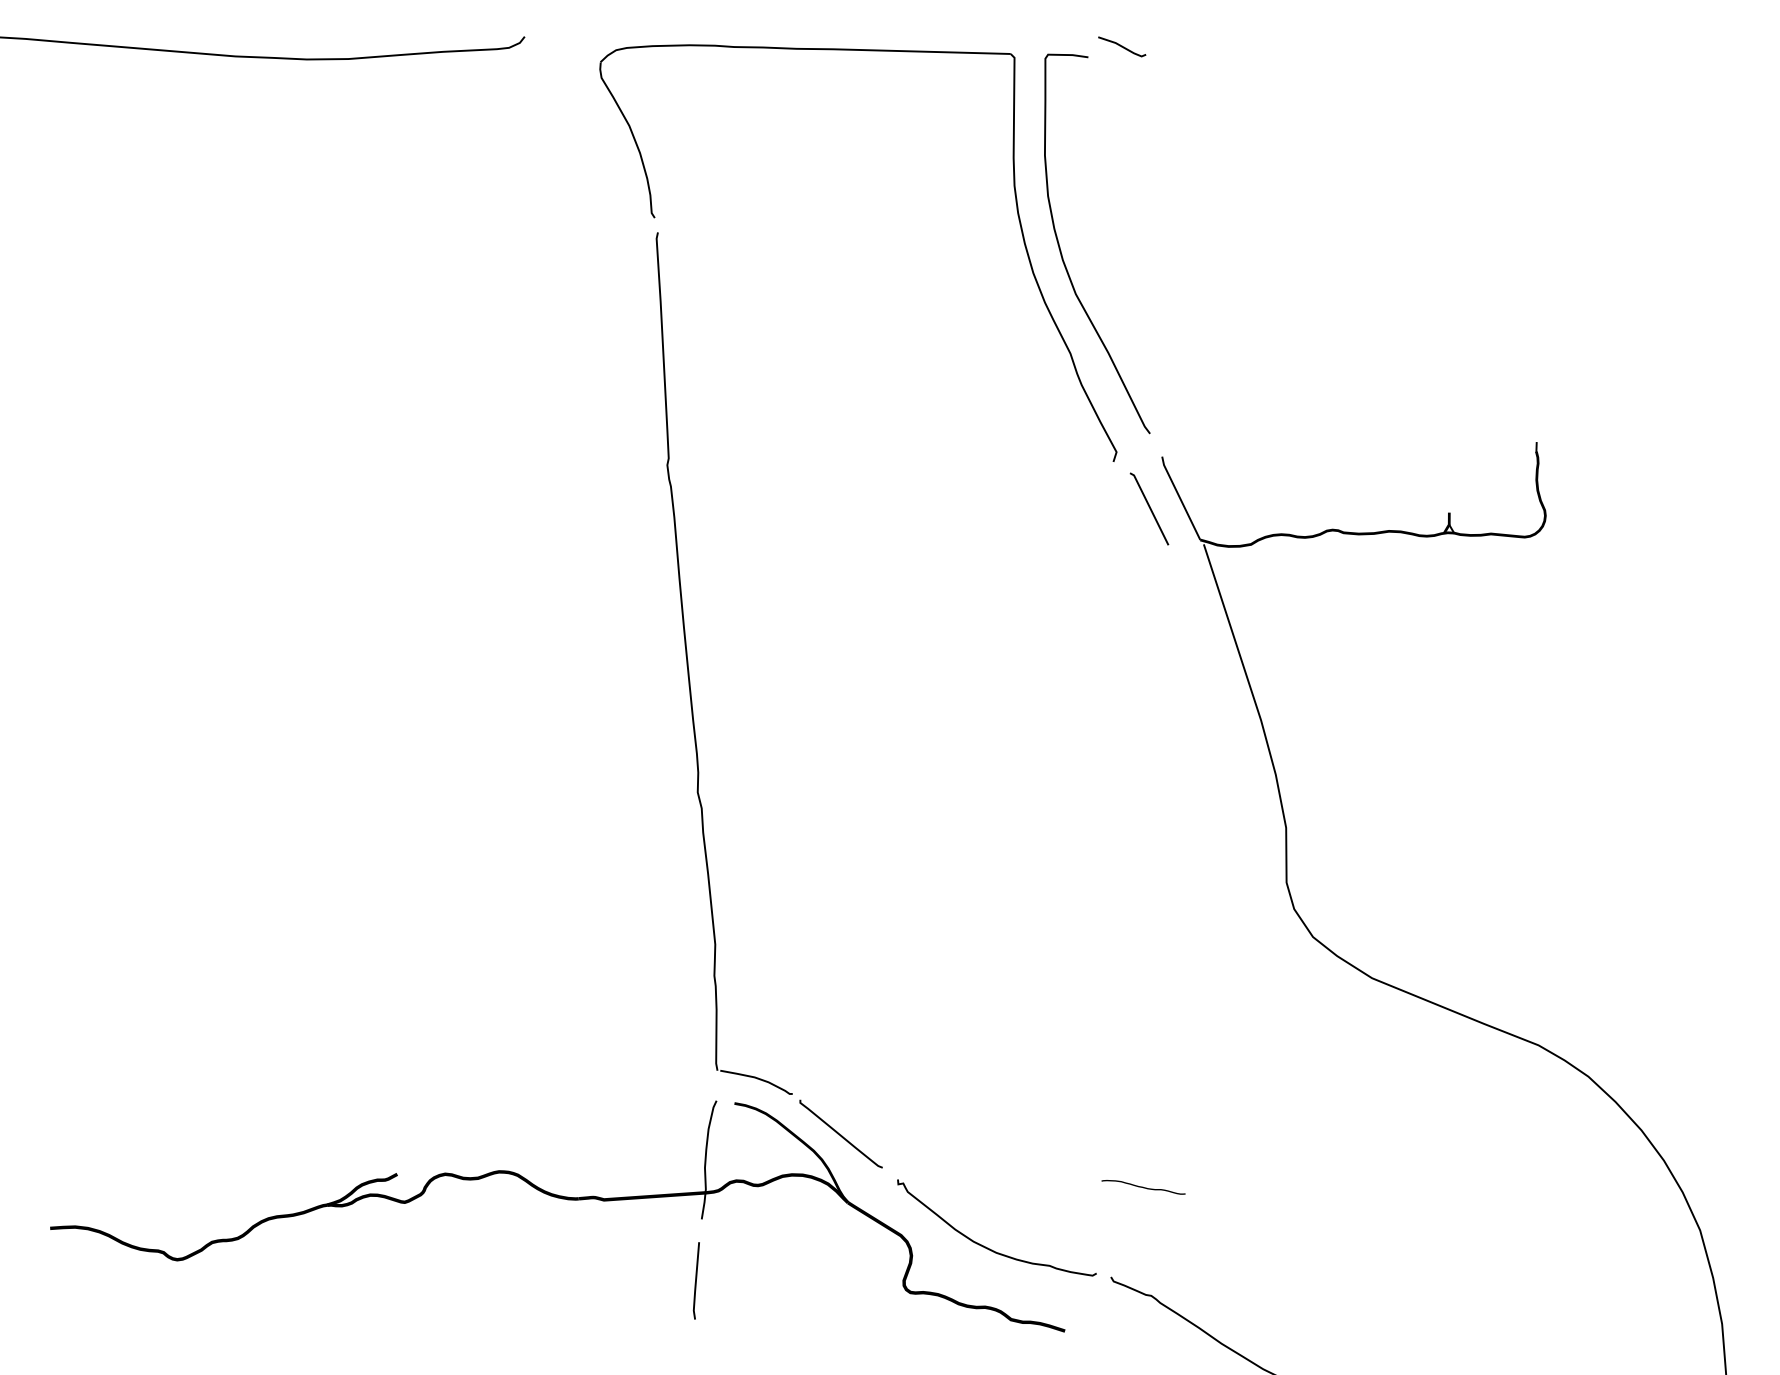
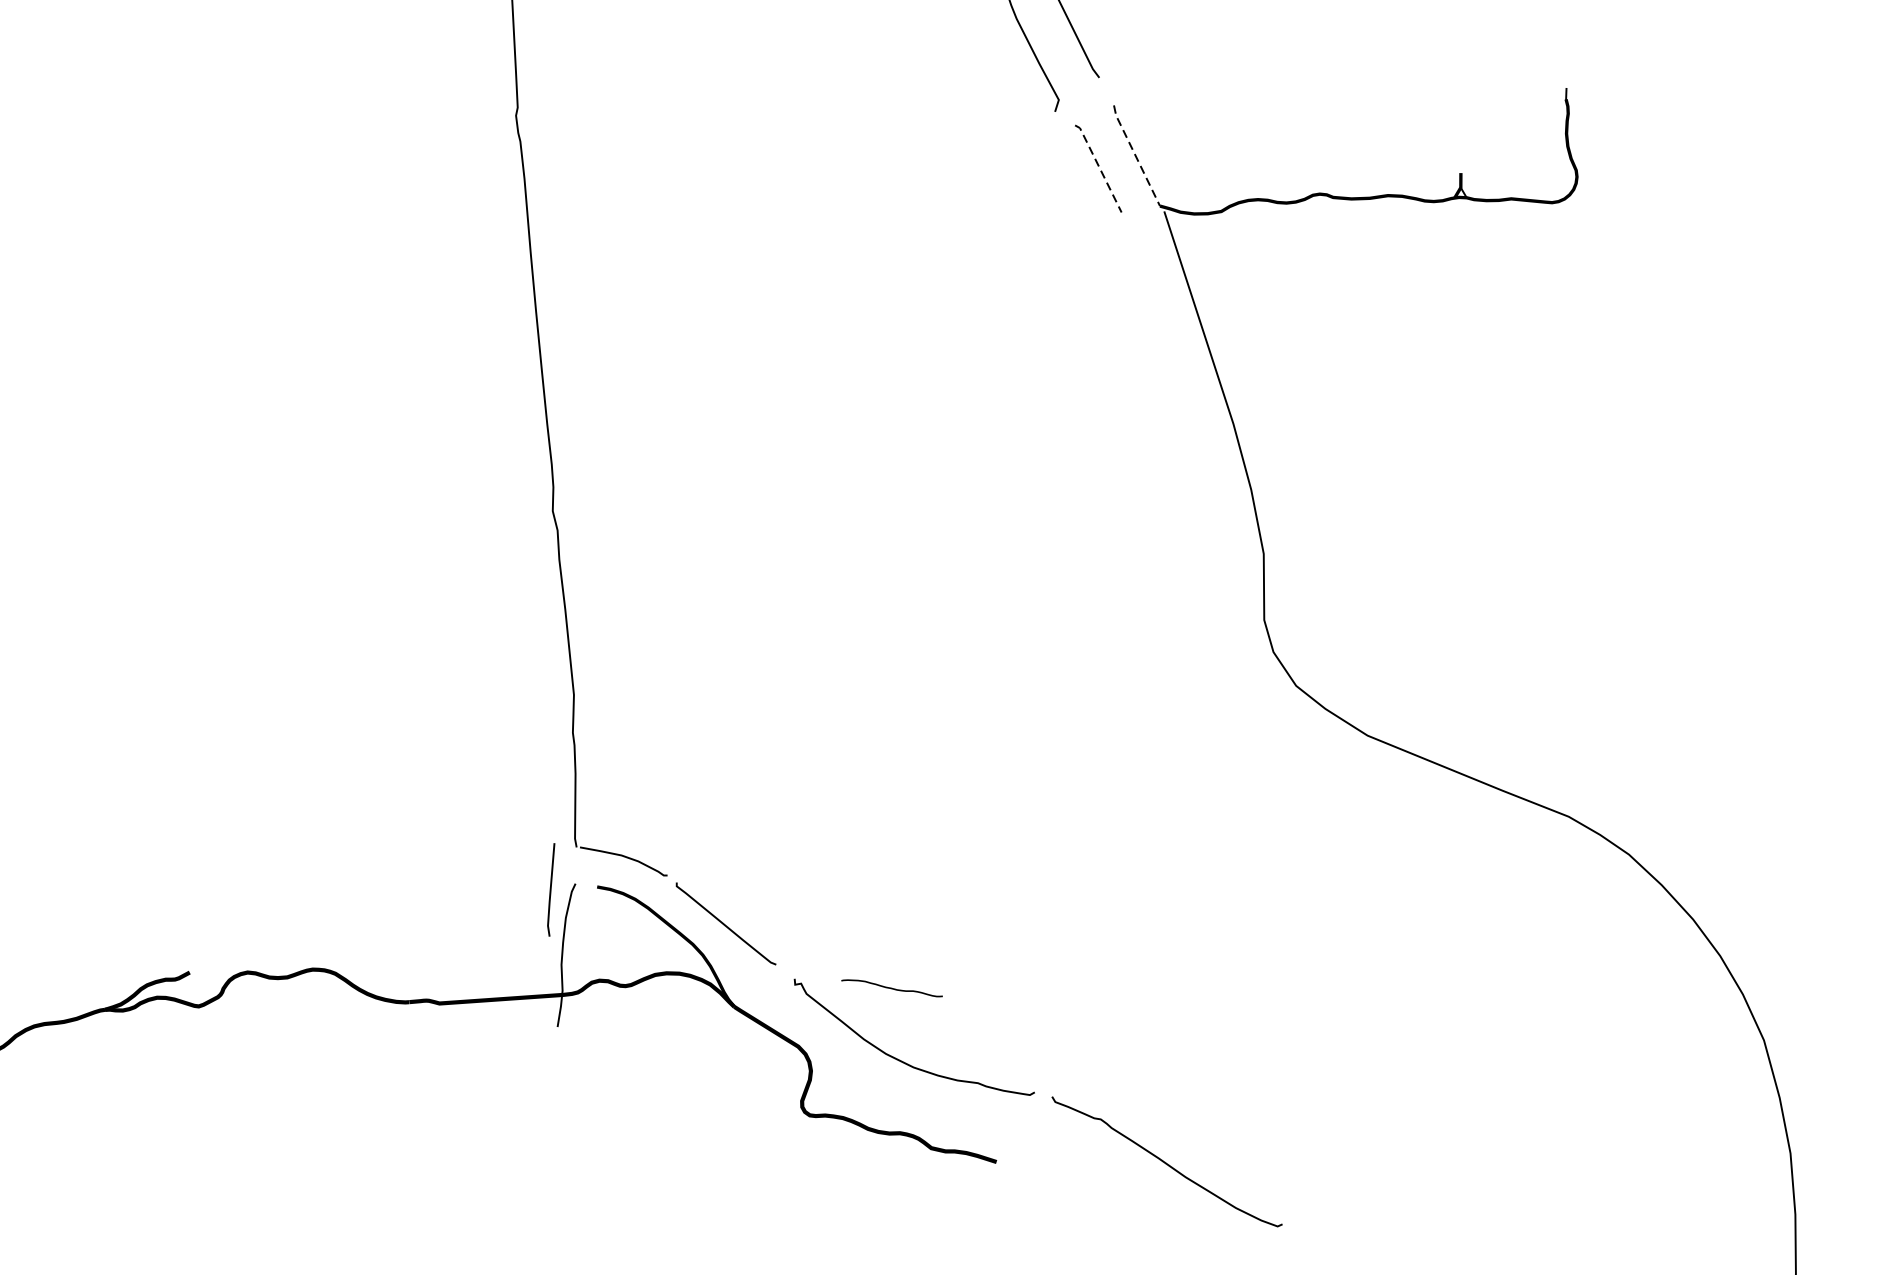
line: (1180, 498) -> (1136, 155), solid -> dashed
line: (1149, 507) -> (1098, 166), solid -> dashed
curve: (1143, 1187) -> (892, 988), moved
line: (695, 1280) -> (550, 889), moved

